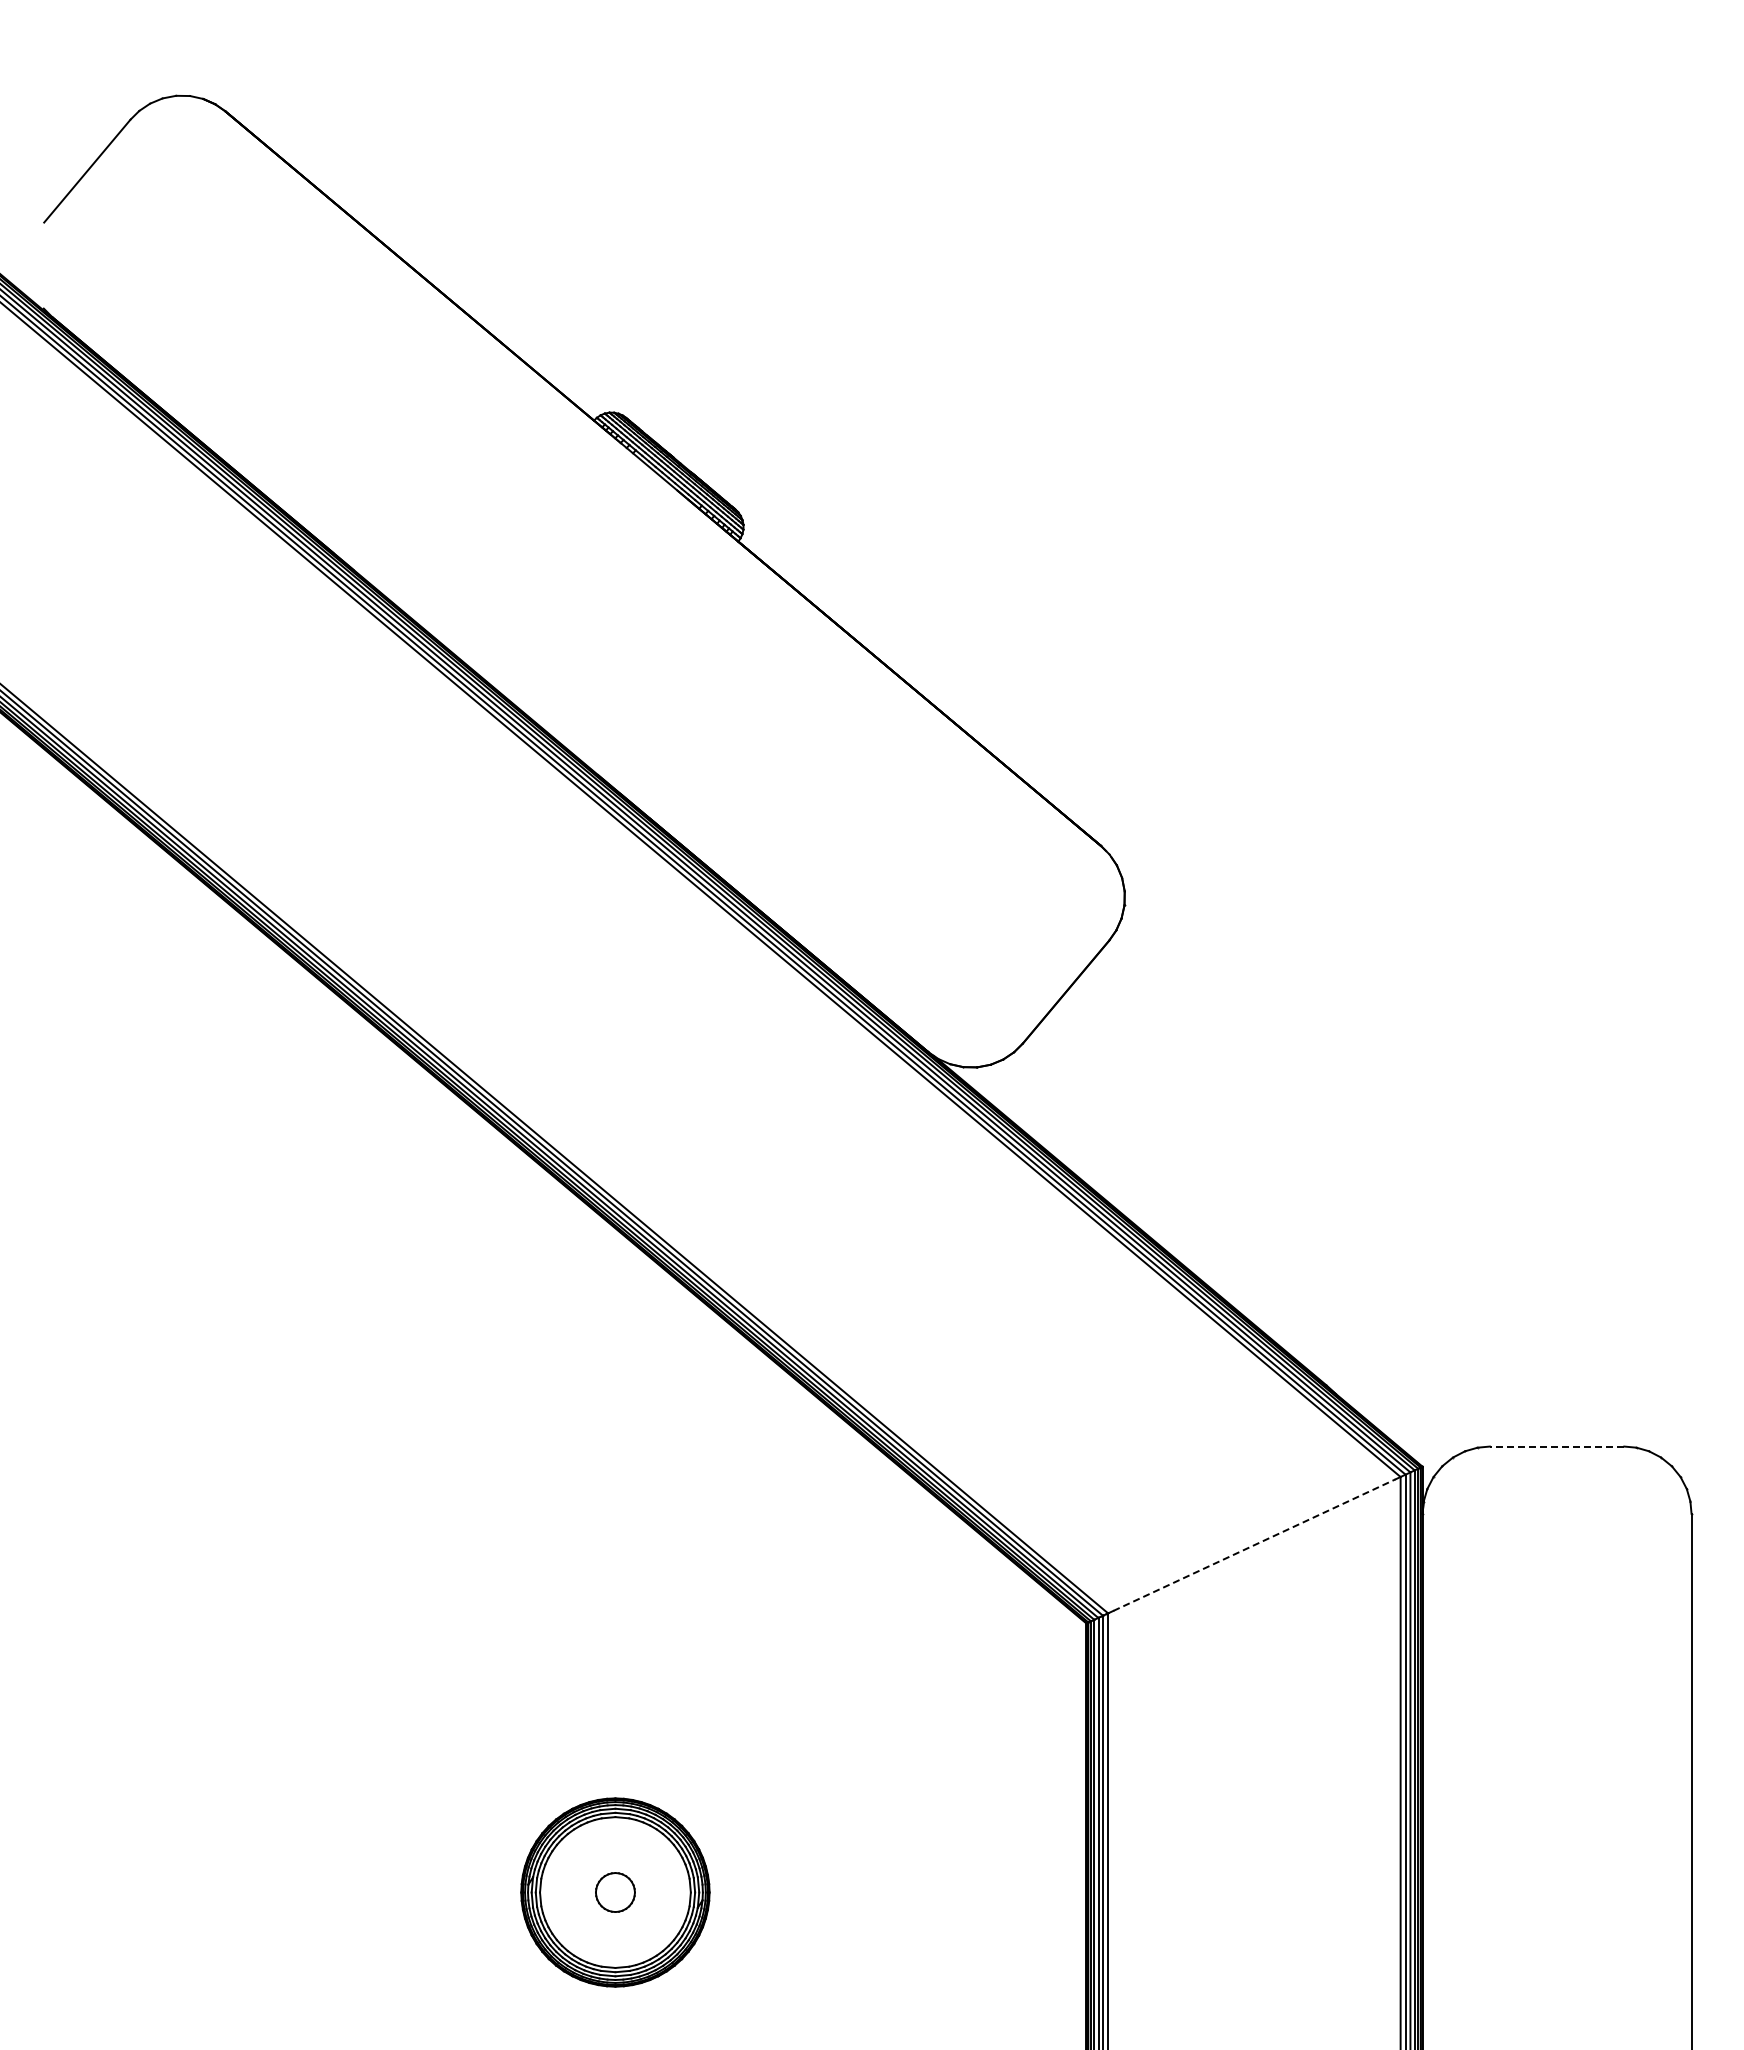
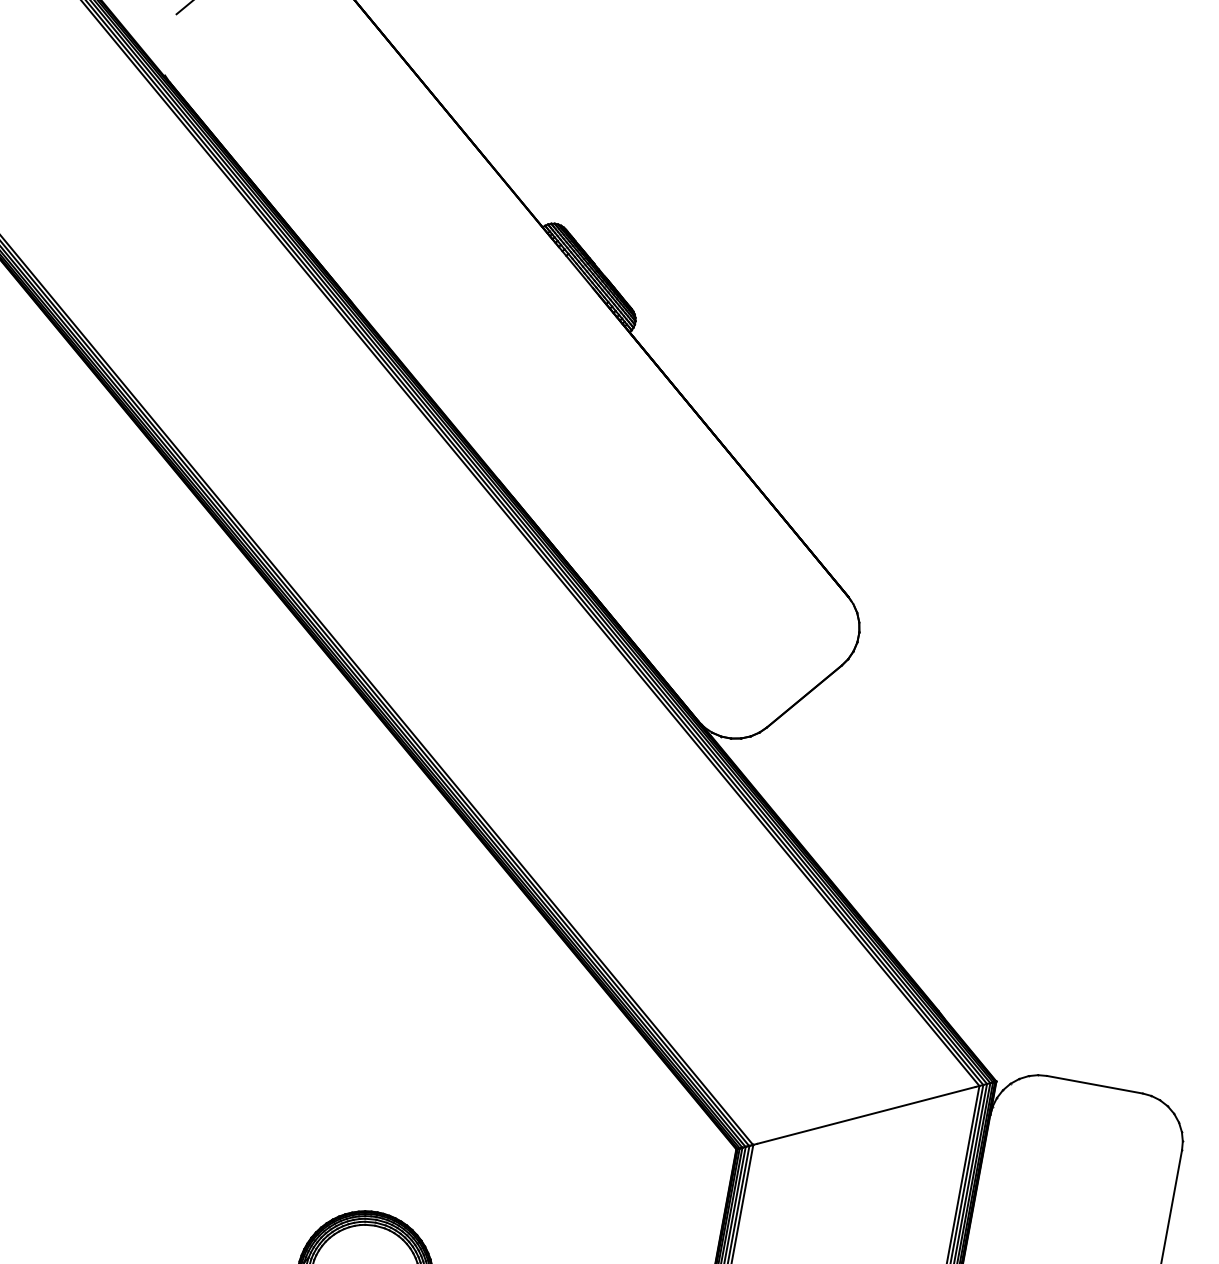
line: (1556, 1446) -> (1094, 1084), dashed -> solid
line: (1254, 1545) -> (866, 1115), dashed -> solid

